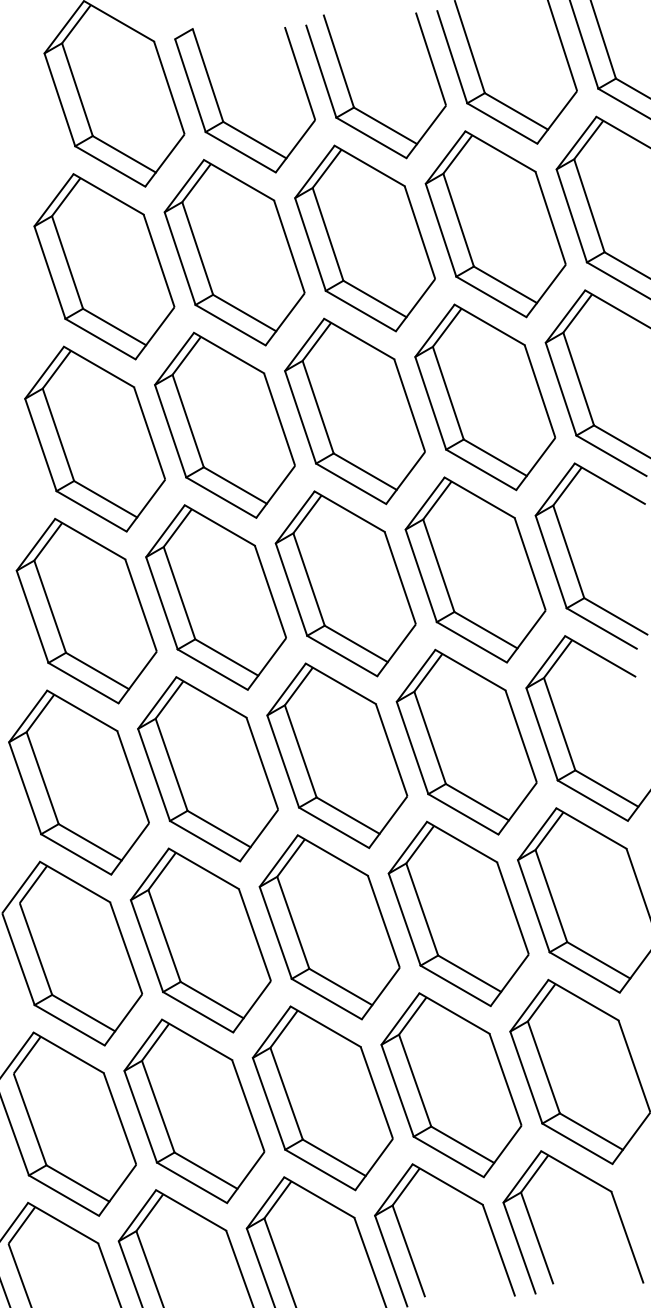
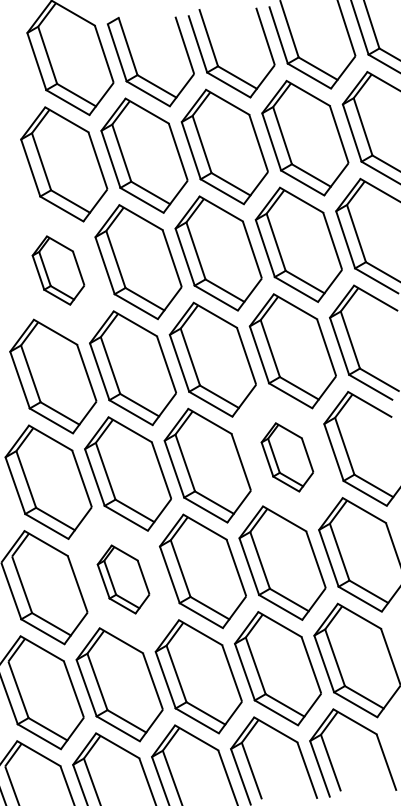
part: (95, 438) -> (58, 270), size x0.6
part: (466, 742) -> (287, 457), size x0.6
part: (200, 940) -> (123, 579), size x0.6

